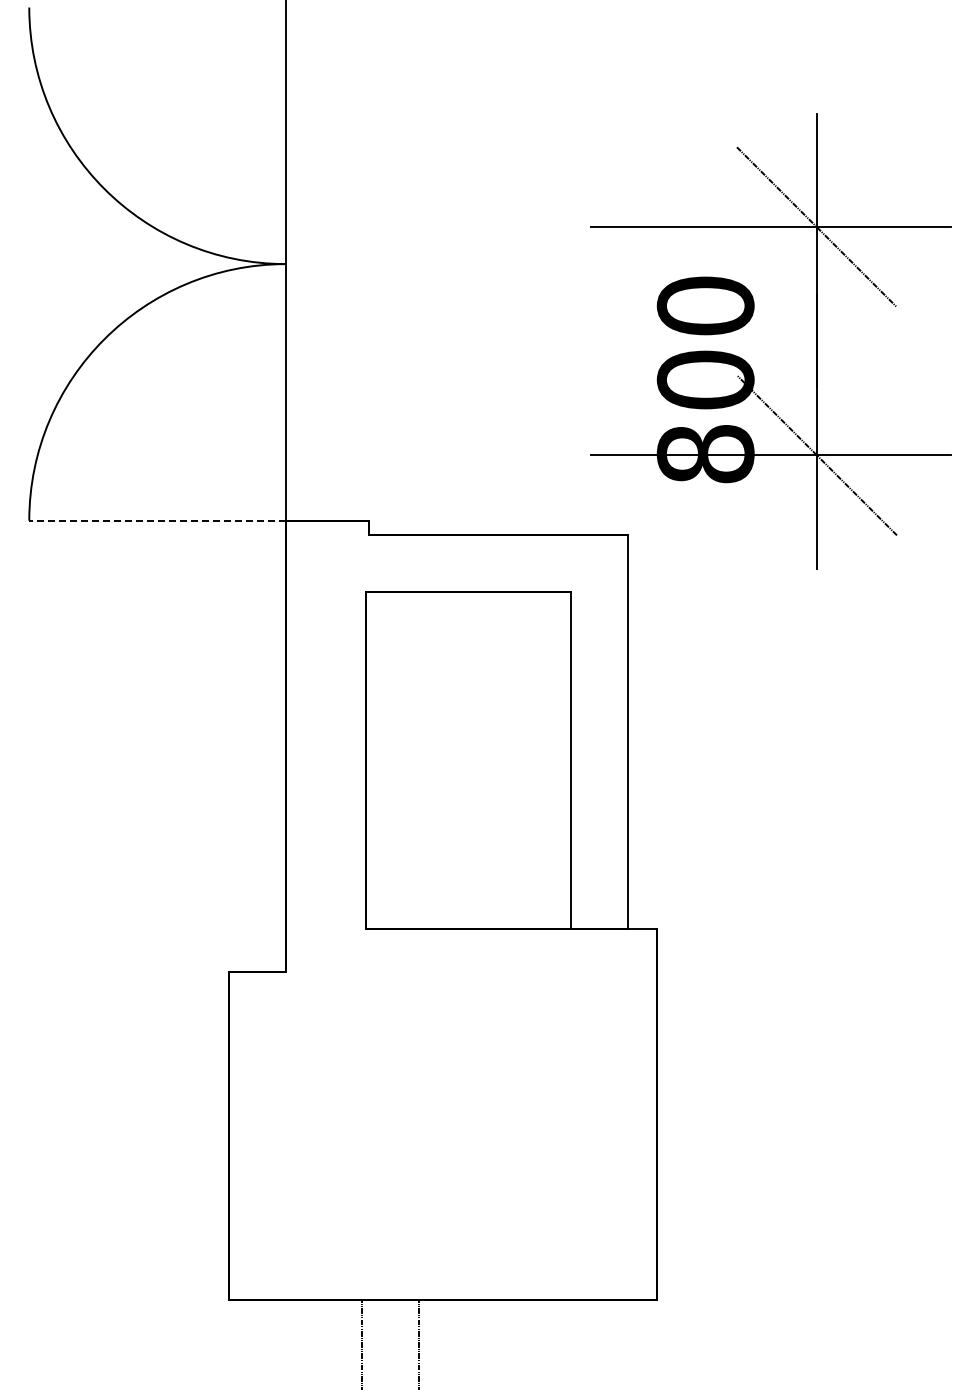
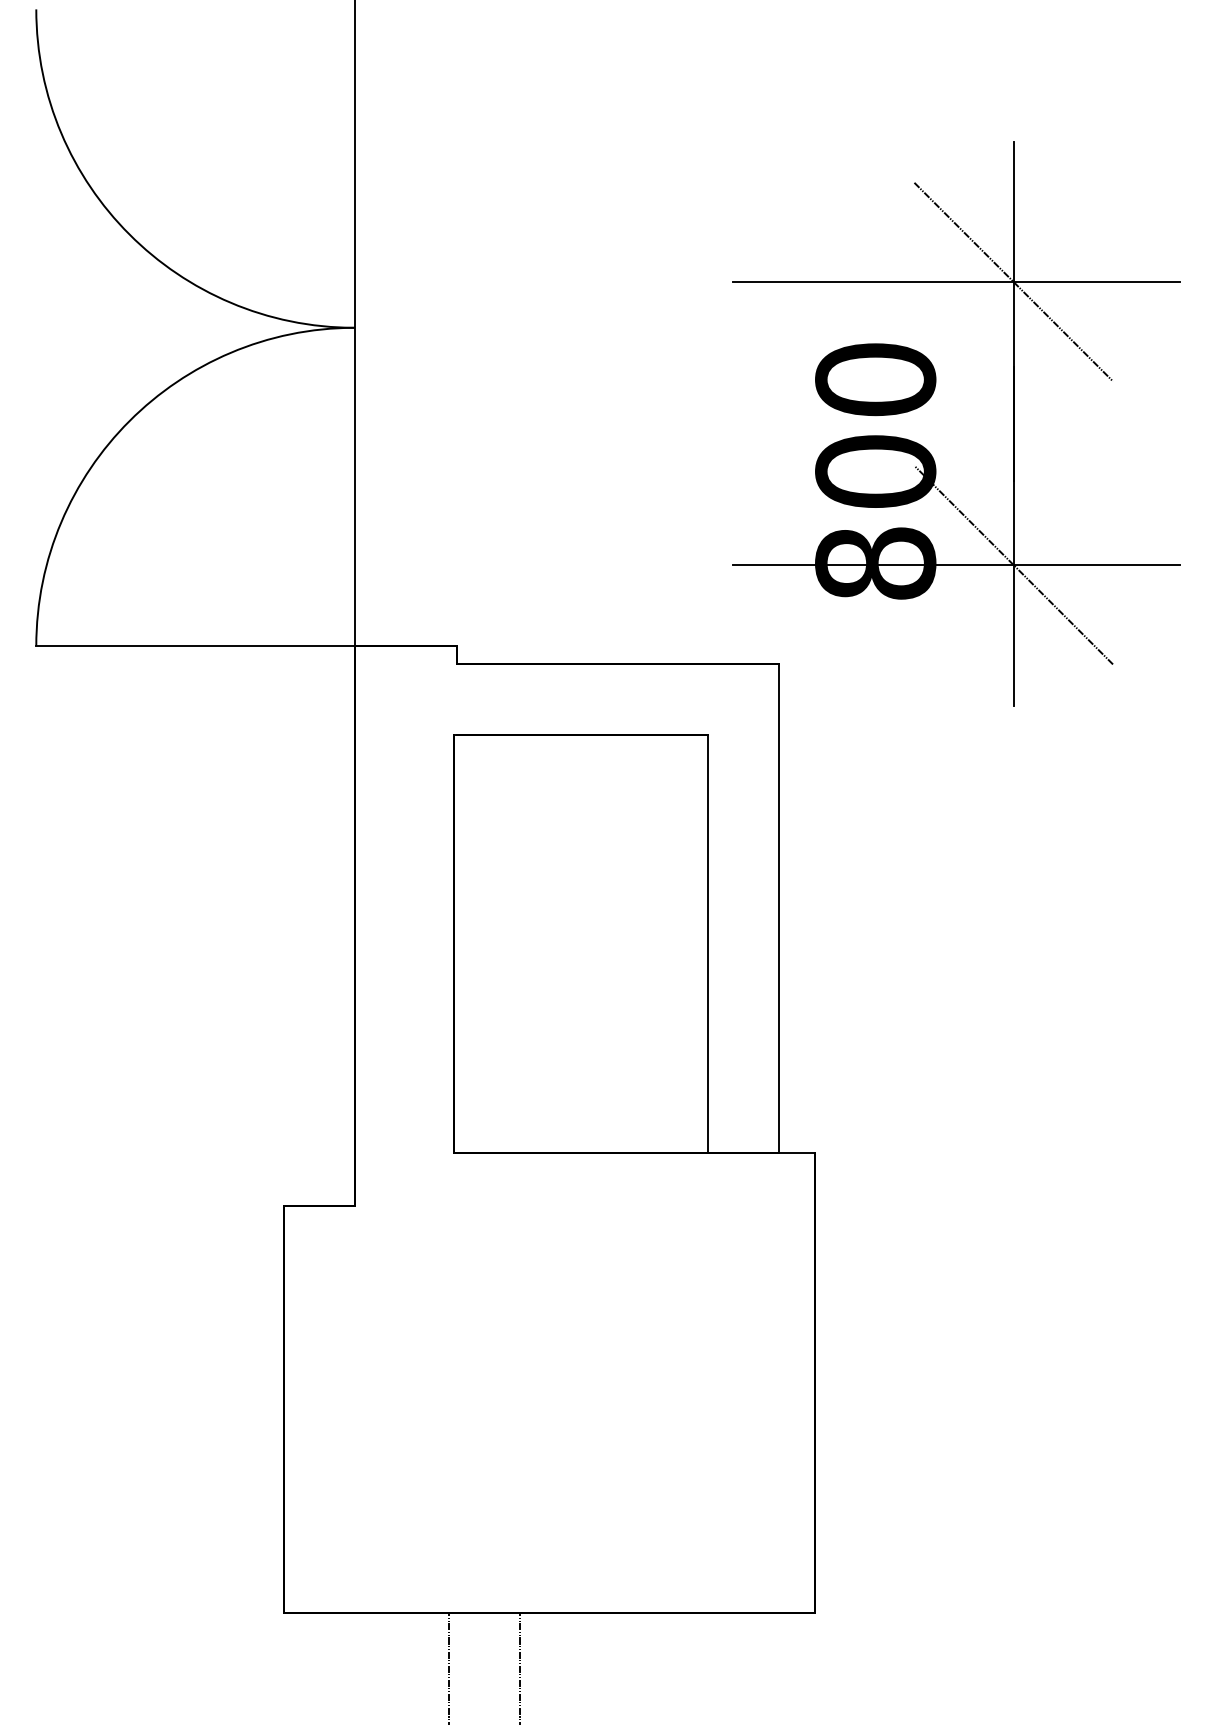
line: (157, 520) -> (195, 645), dashed -> solid

